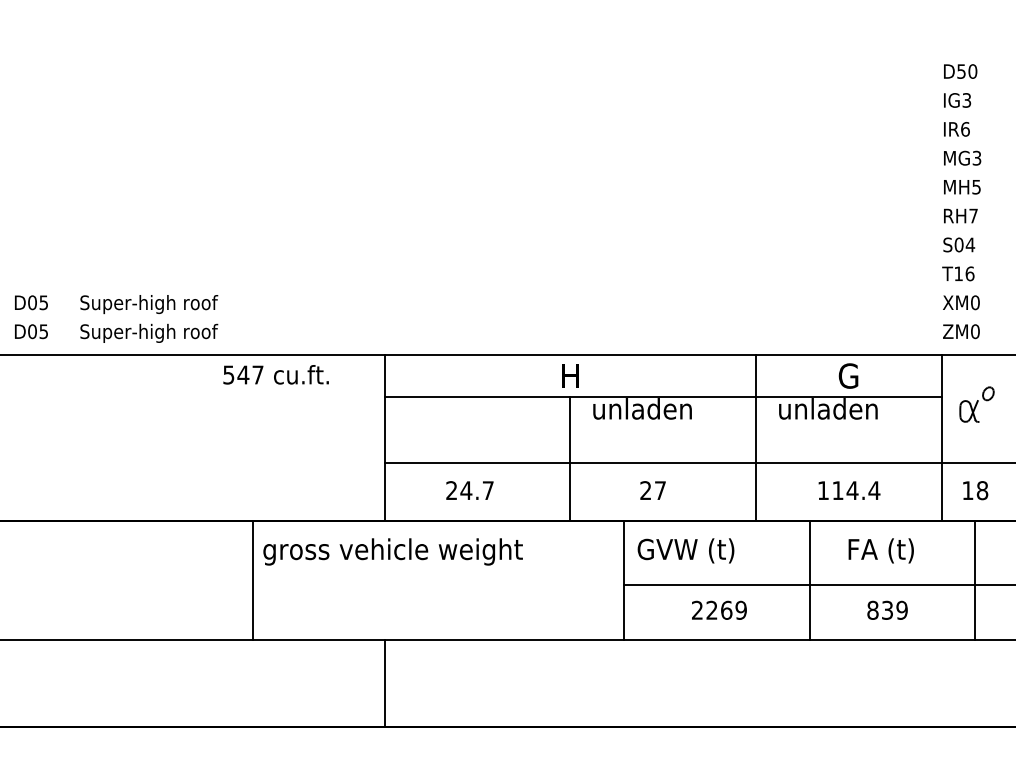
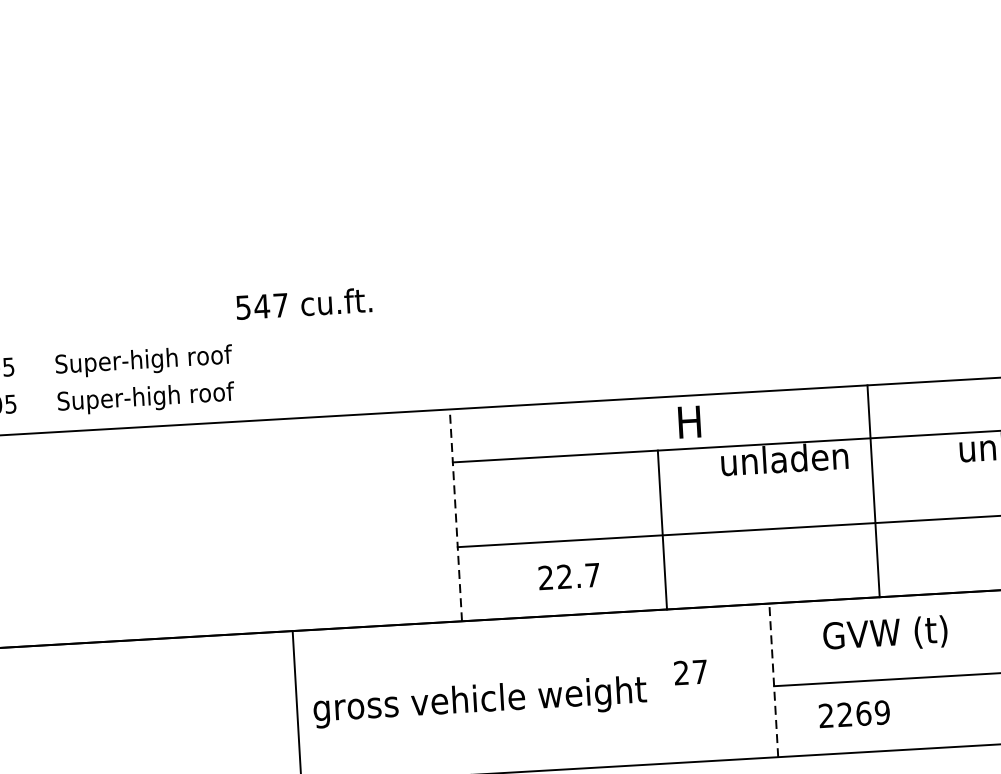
text: (275, 374) -> (303, 303), moved
line: (756, 437) -> (873, 490), moved
line: (384, 438) -> (455, 516), solid -> dashed
line: (570, 458) -> (662, 529), moved
text: (466, 490) -> (564, 576), 24.7 -> 22.7
text: (652, 490) -> (690, 672), moved
text: (685, 550) -> (884, 634), moved
text: (392, 551) -> (479, 701), moved
line: (624, 580) -> (774, 680), solid -> dashed
text: (719, 609) -> (854, 713), moved

